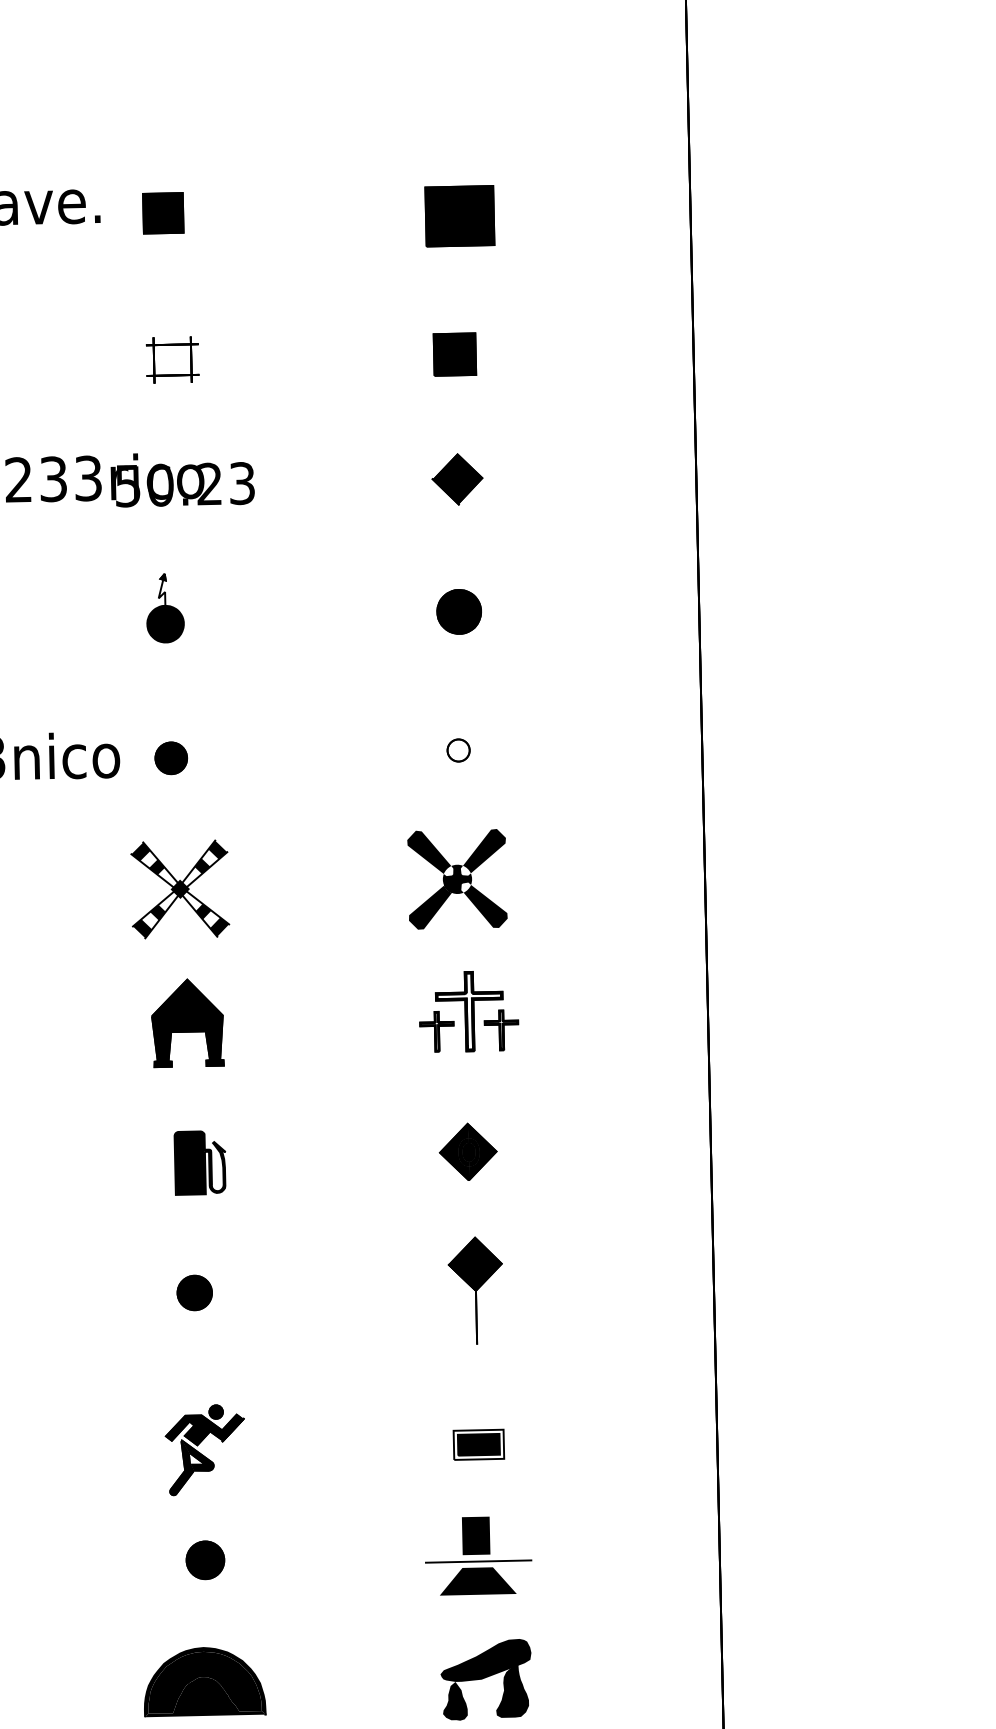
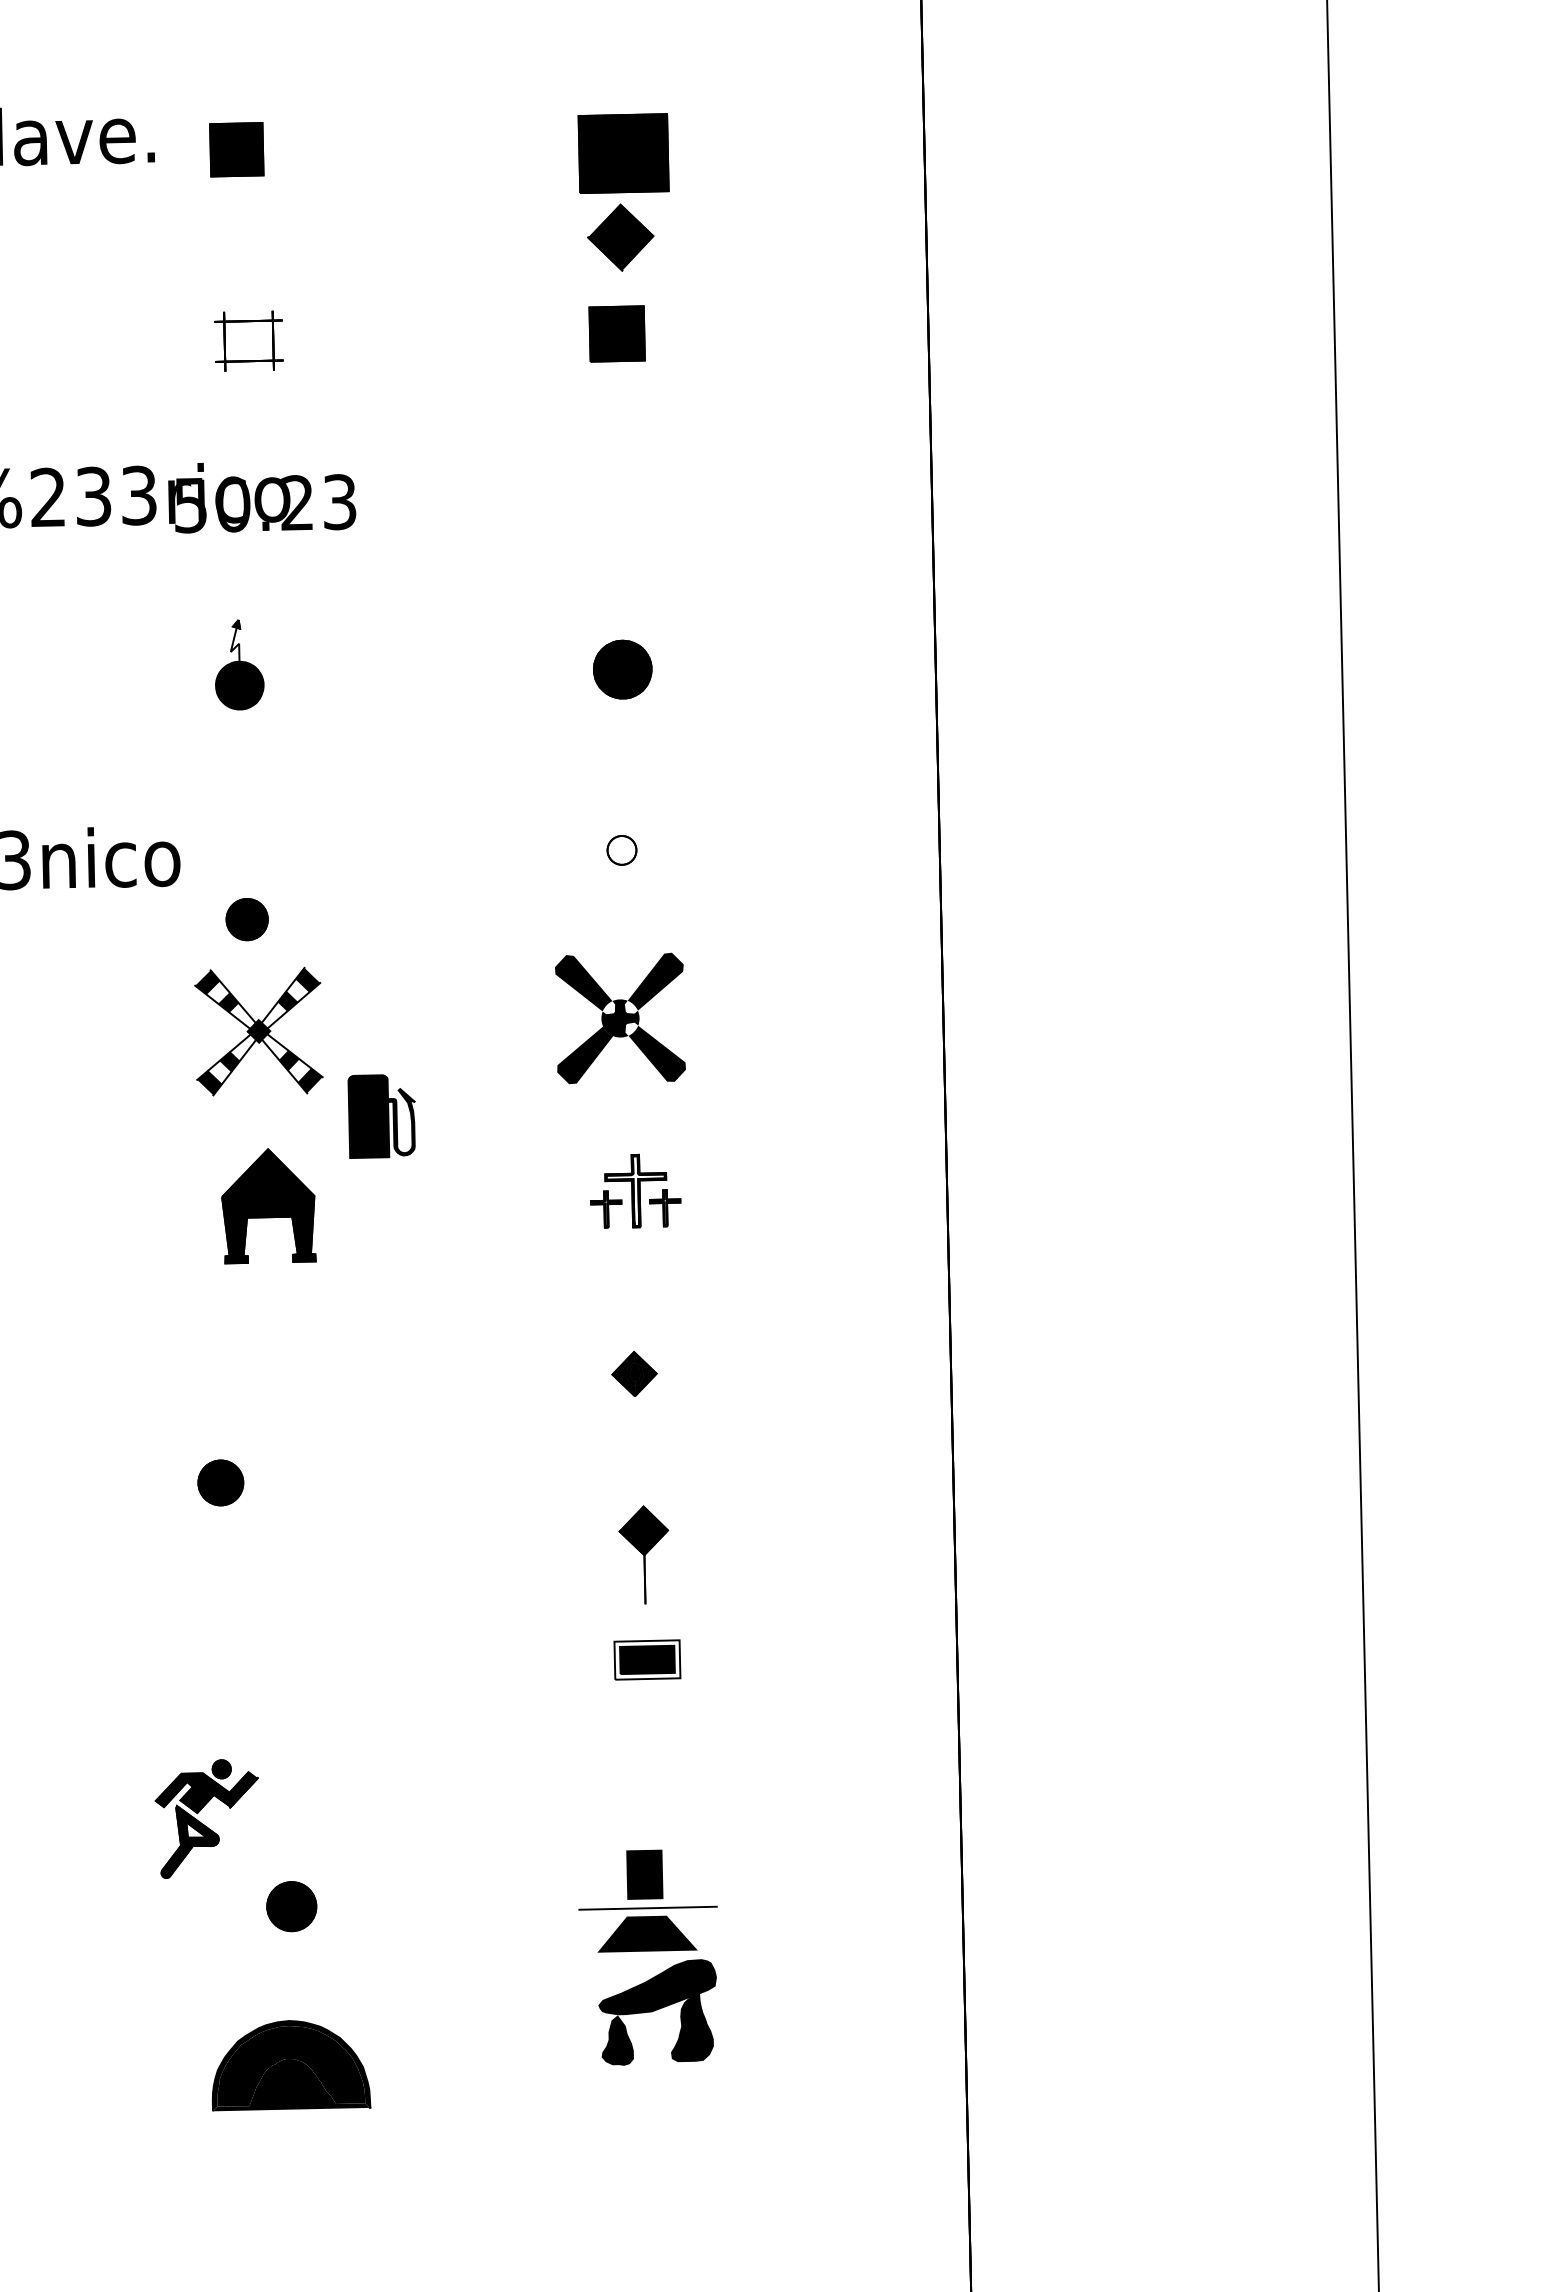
part: (457, 479) -> (620, 237), moved
part: (170, 758) -> (246, 919), moved
part: (468, 1012) -> (635, 1191), size x0.7
part: (468, 1151) -> (634, 1373), size x0.6
part: (199, 1163) -> (381, 1116), moved
part: (475, 1290) -> (643, 1554), size x0.7
part: (194, 1292) -> (220, 1482), moved
part: (478, 1444) -> (647, 1659), moved
part: (202, 1454) -> (204, 1824), moved
part: (485, 1679) -> (657, 2012), moved

